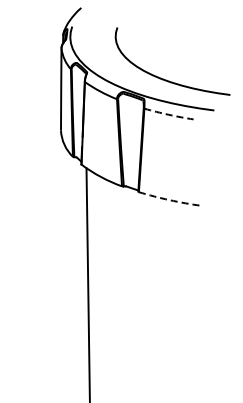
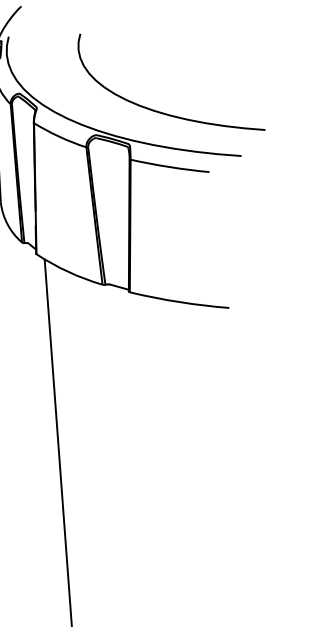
arc: (168, 114) -> (169, 166), dashed -> solid
arc: (169, 200) -> (178, 302), dashed -> solid

